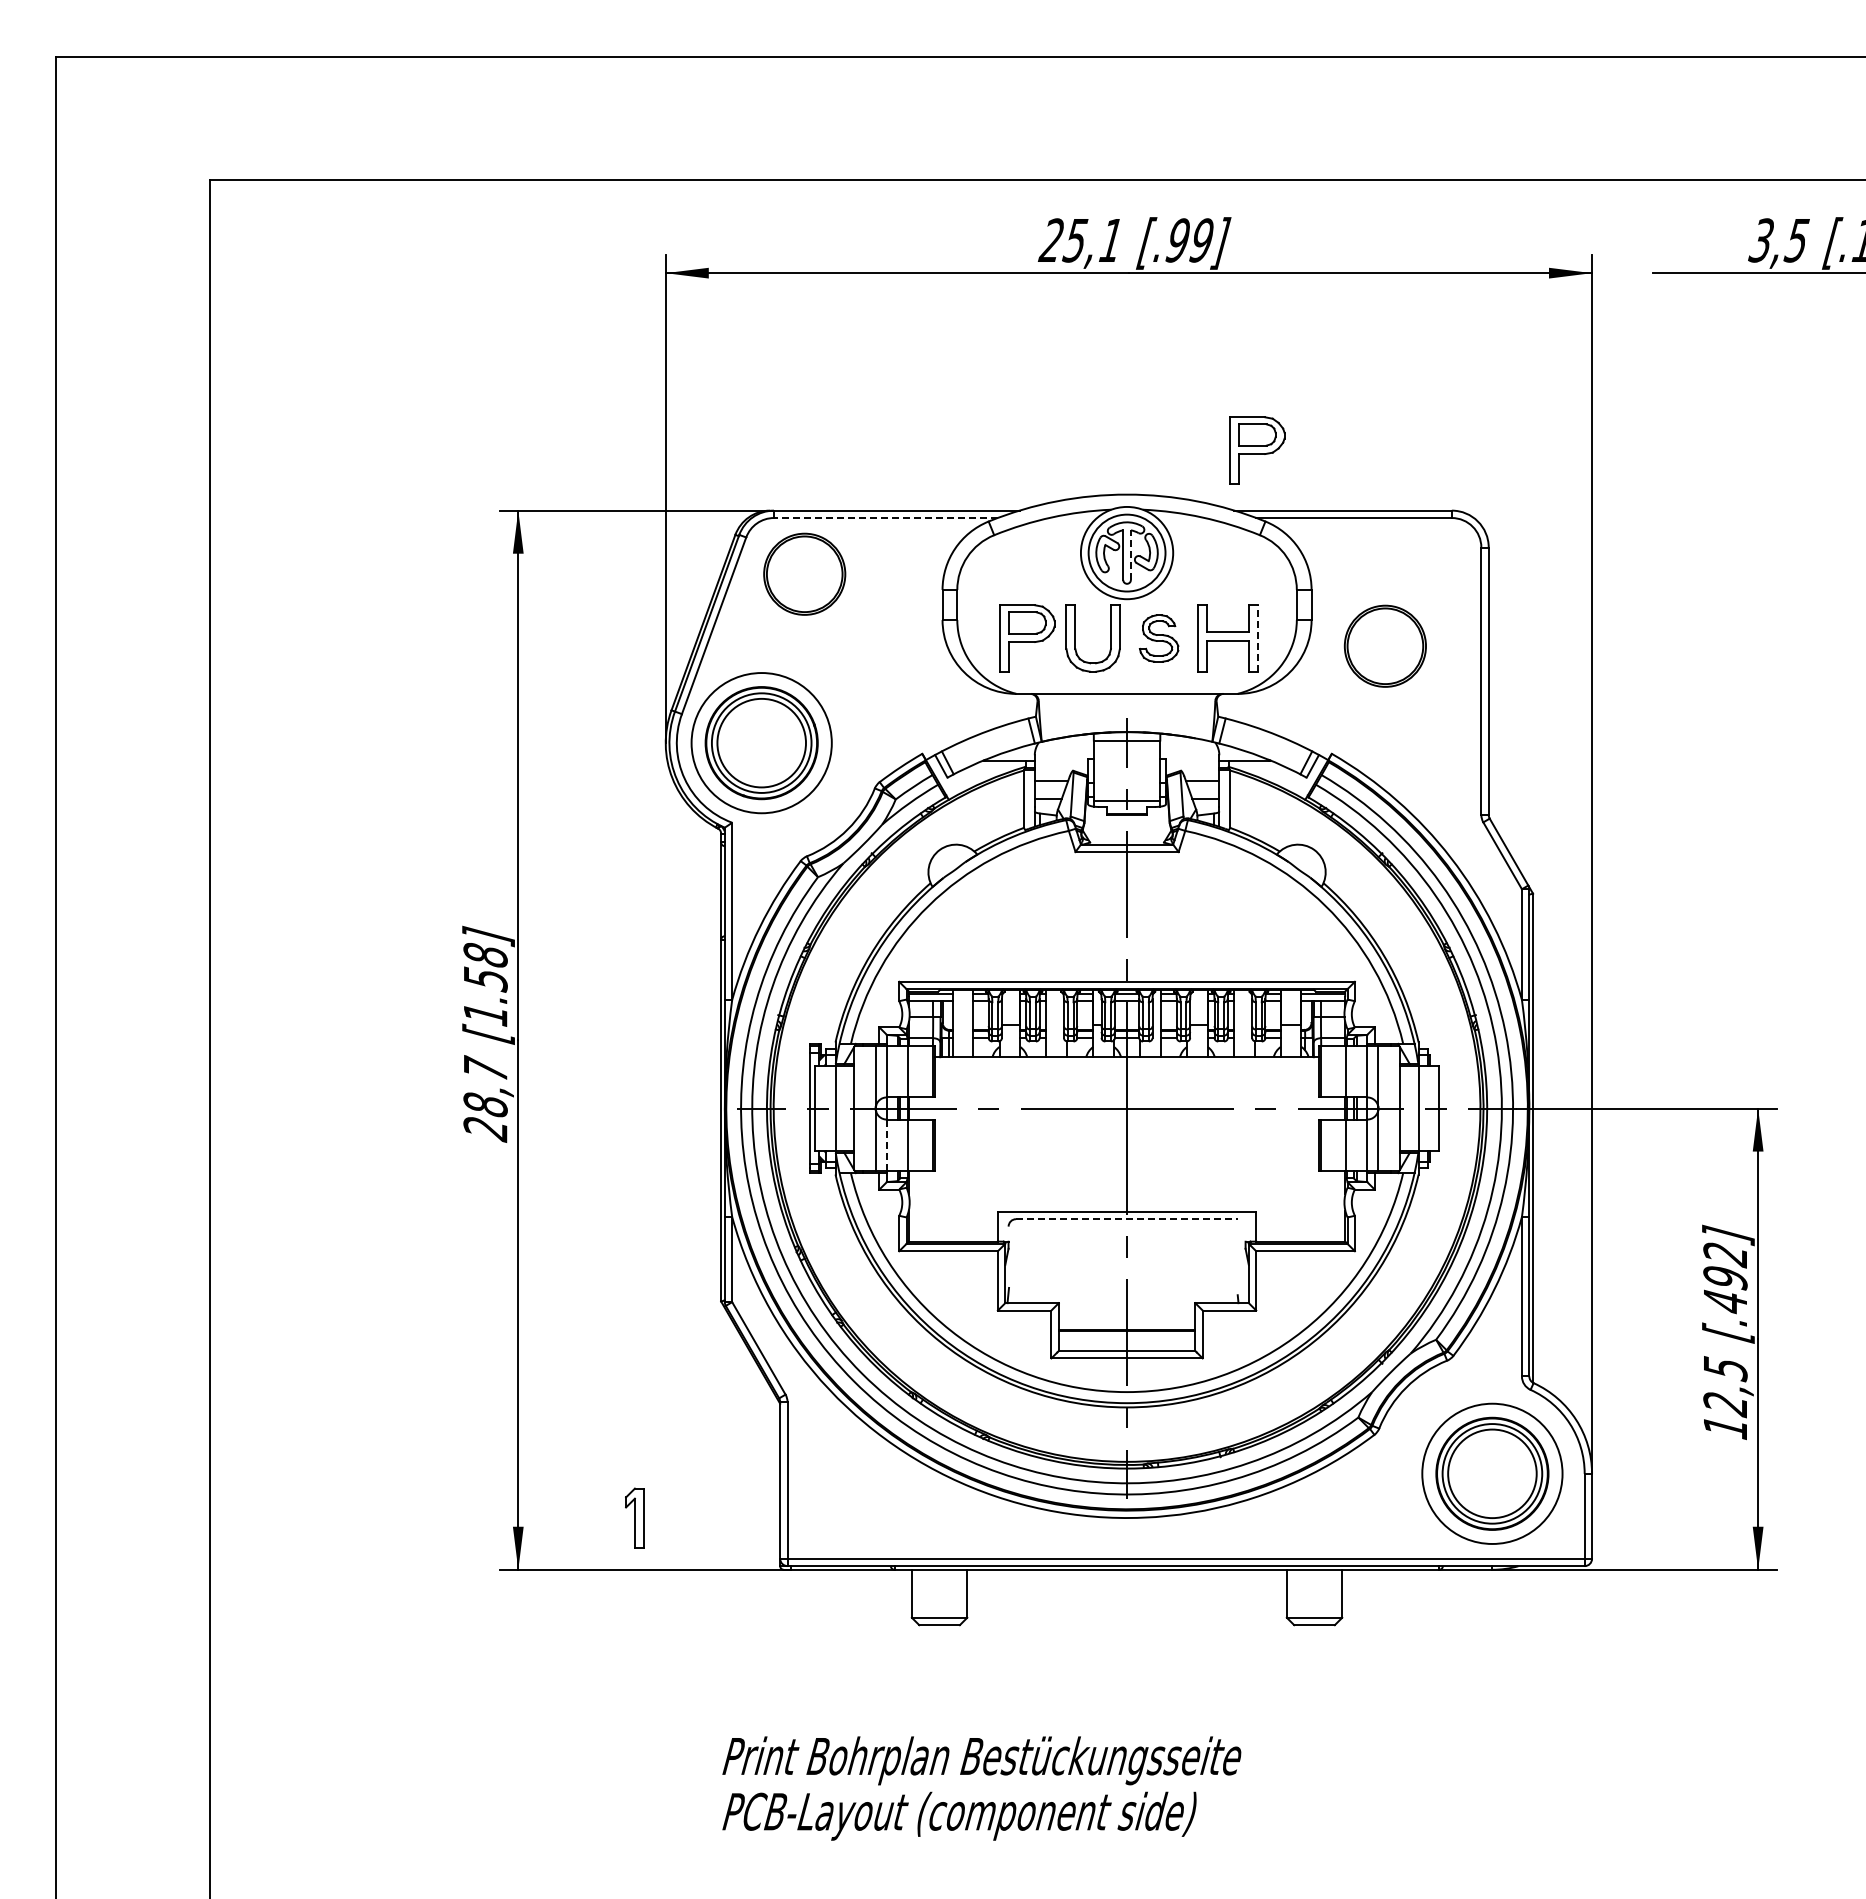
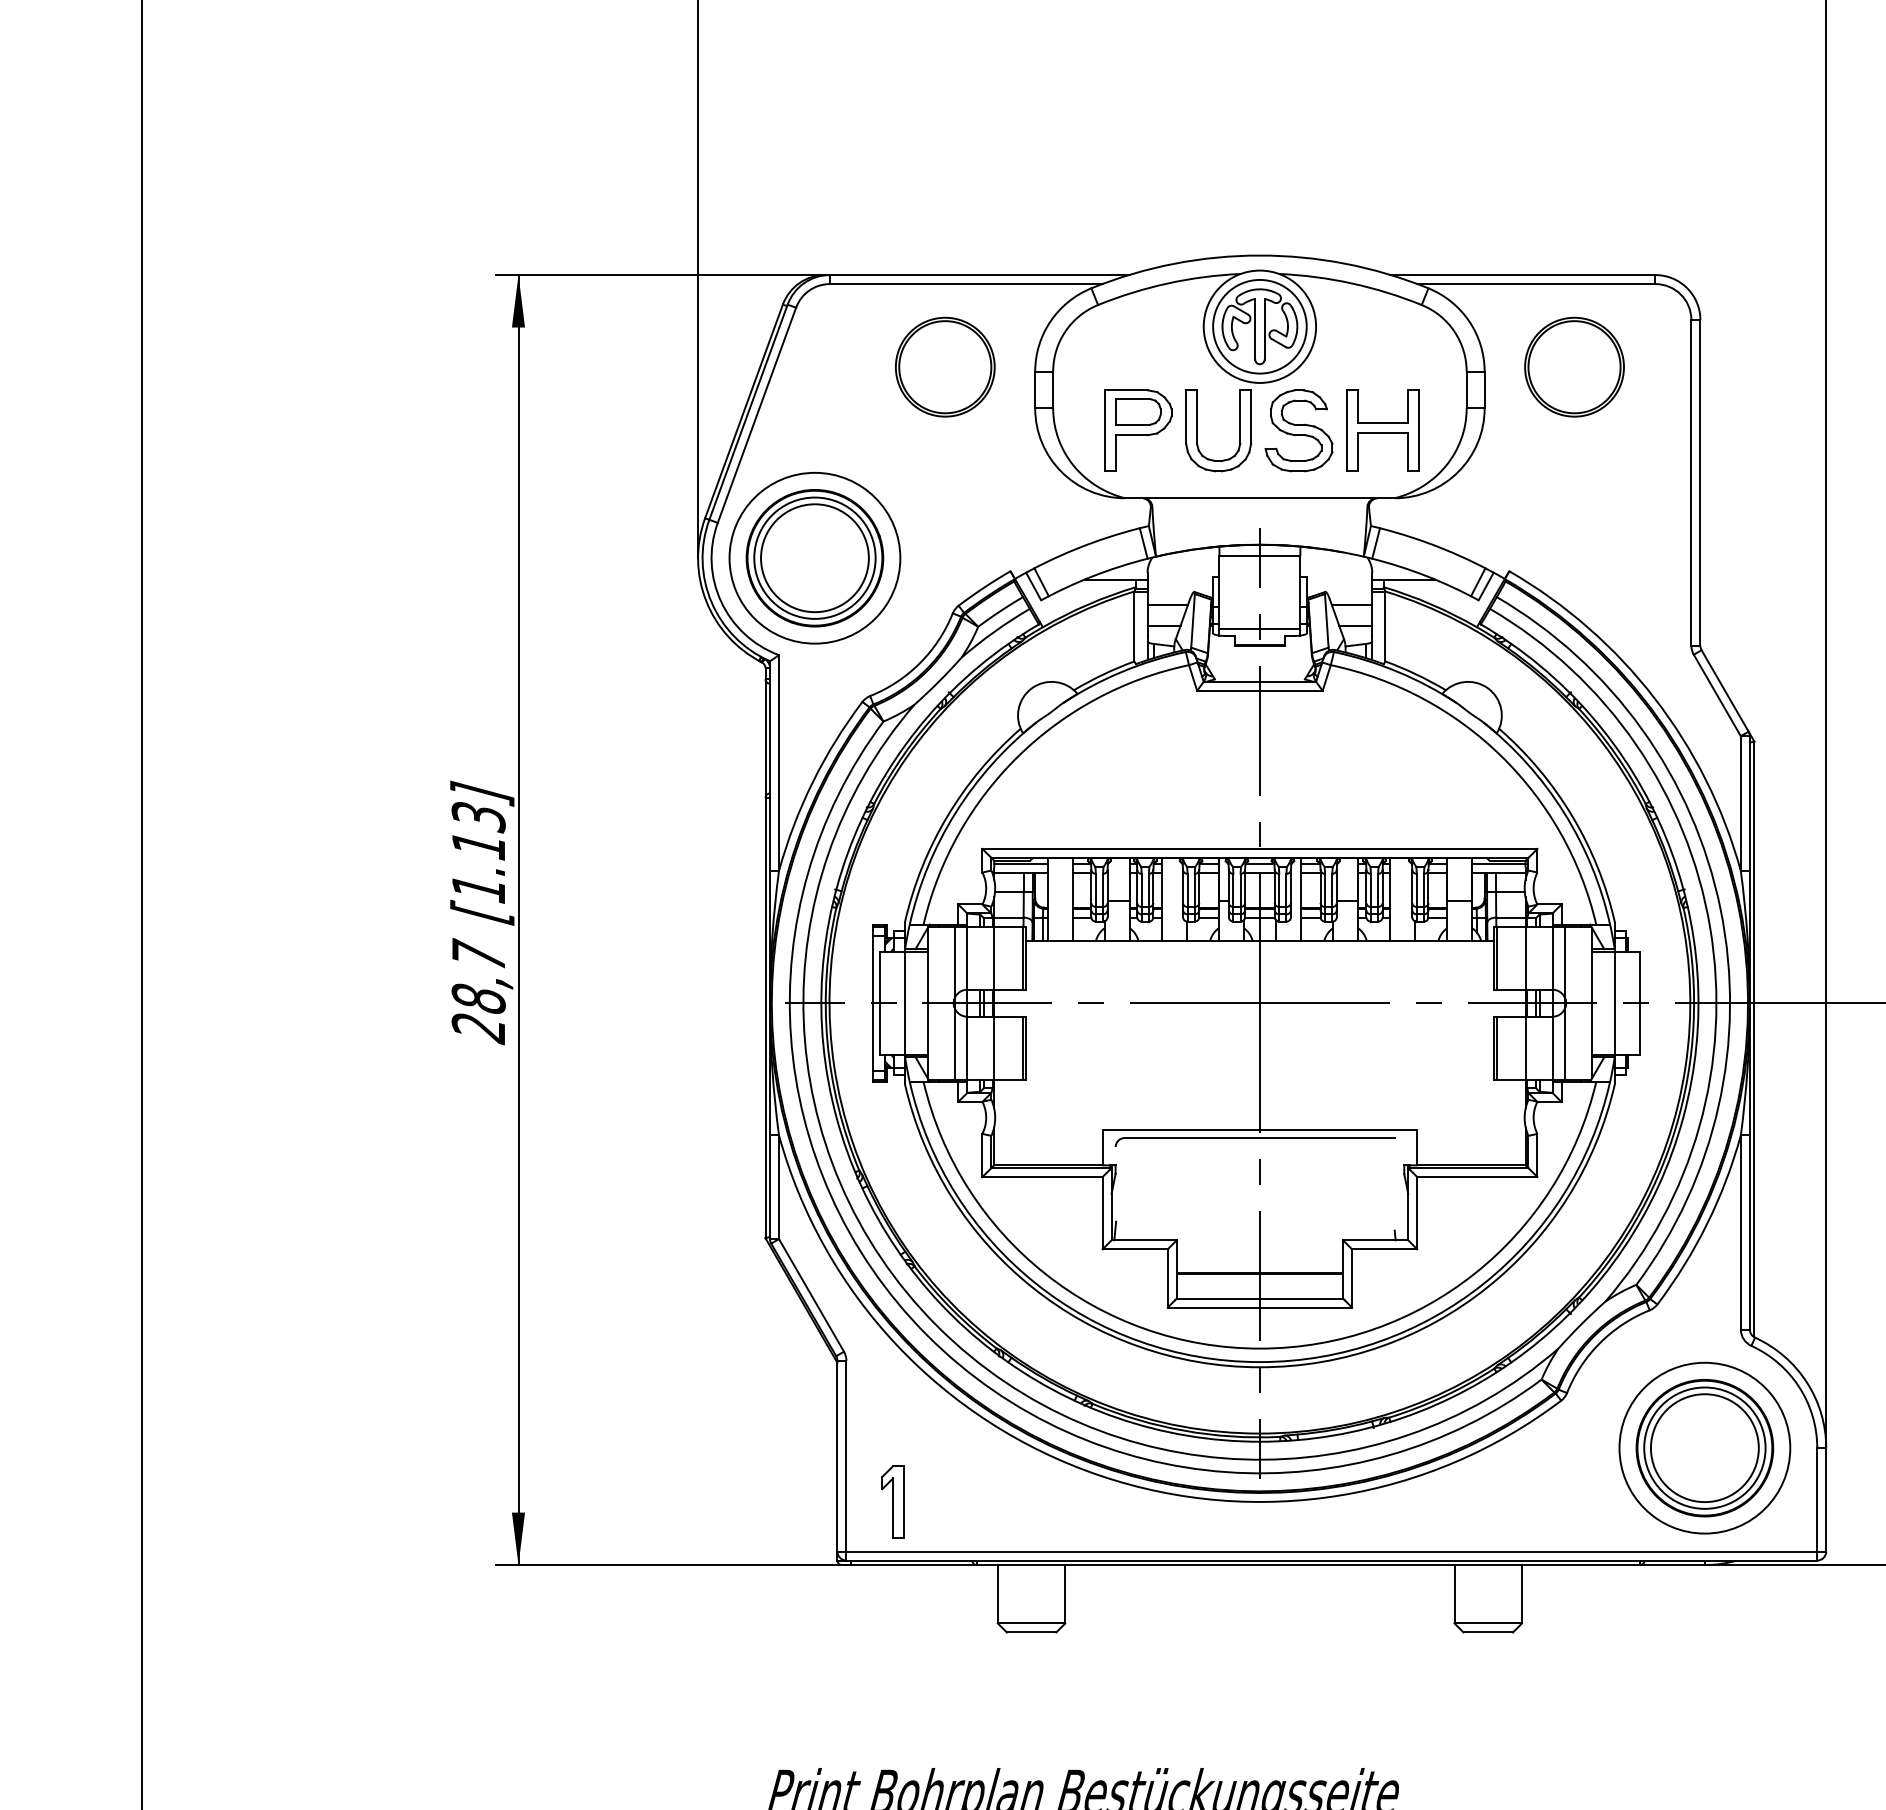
part: (1257, 450) -> (1418, 201), removed
line: (885, 518) -> (965, 284), dashed -> solid
line: (1130, 555) -> (1264, 329), dashed -> solid
part: (804, 573) -> (945, 366), moved
part: (1158, 638) -> (1298, 430), size x1.43
line: (1257, 638) -> (1418, 430), dashed -> solid
part: (1384, 645) -> (1573, 366), moved
text: (485, 967) -> (478, 831), [1.58] -> [1.13]
line: (886, 1145) -> (966, 1048), dashed -> solid
line: (1127, 1219) -> (1260, 1138), dashed -> solid
part: (634, 1517) -> (892, 1501), moved

